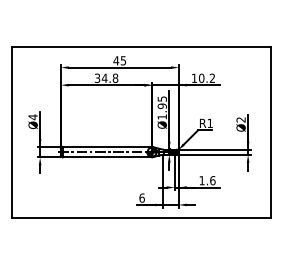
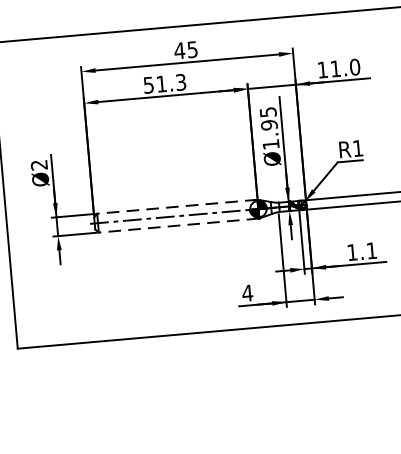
text: (106, 77) -> (164, 82), 34.8 -> 51.3
text: (206, 77) -> (344, 66), 10.2 -> 11.0
text: (32, 117) -> (38, 165), Ø4 -> Ø2
line: (107, 146) -> (177, 206), solid -> dashed
line: (107, 157) -> (179, 225), solid -> dashed
text: (212, 180) -> (371, 250), 1.6 -> 1.1
text: (141, 197) -> (246, 292), 6 -> 4

